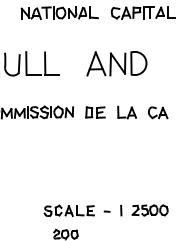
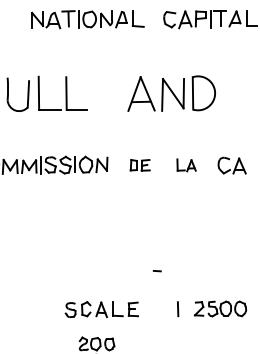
part: (95, 112) -> (140, 165), size x0.7
part: (126, 112) -> (185, 165), size x0.7
line: (106, 211) -> (156, 270), moved

